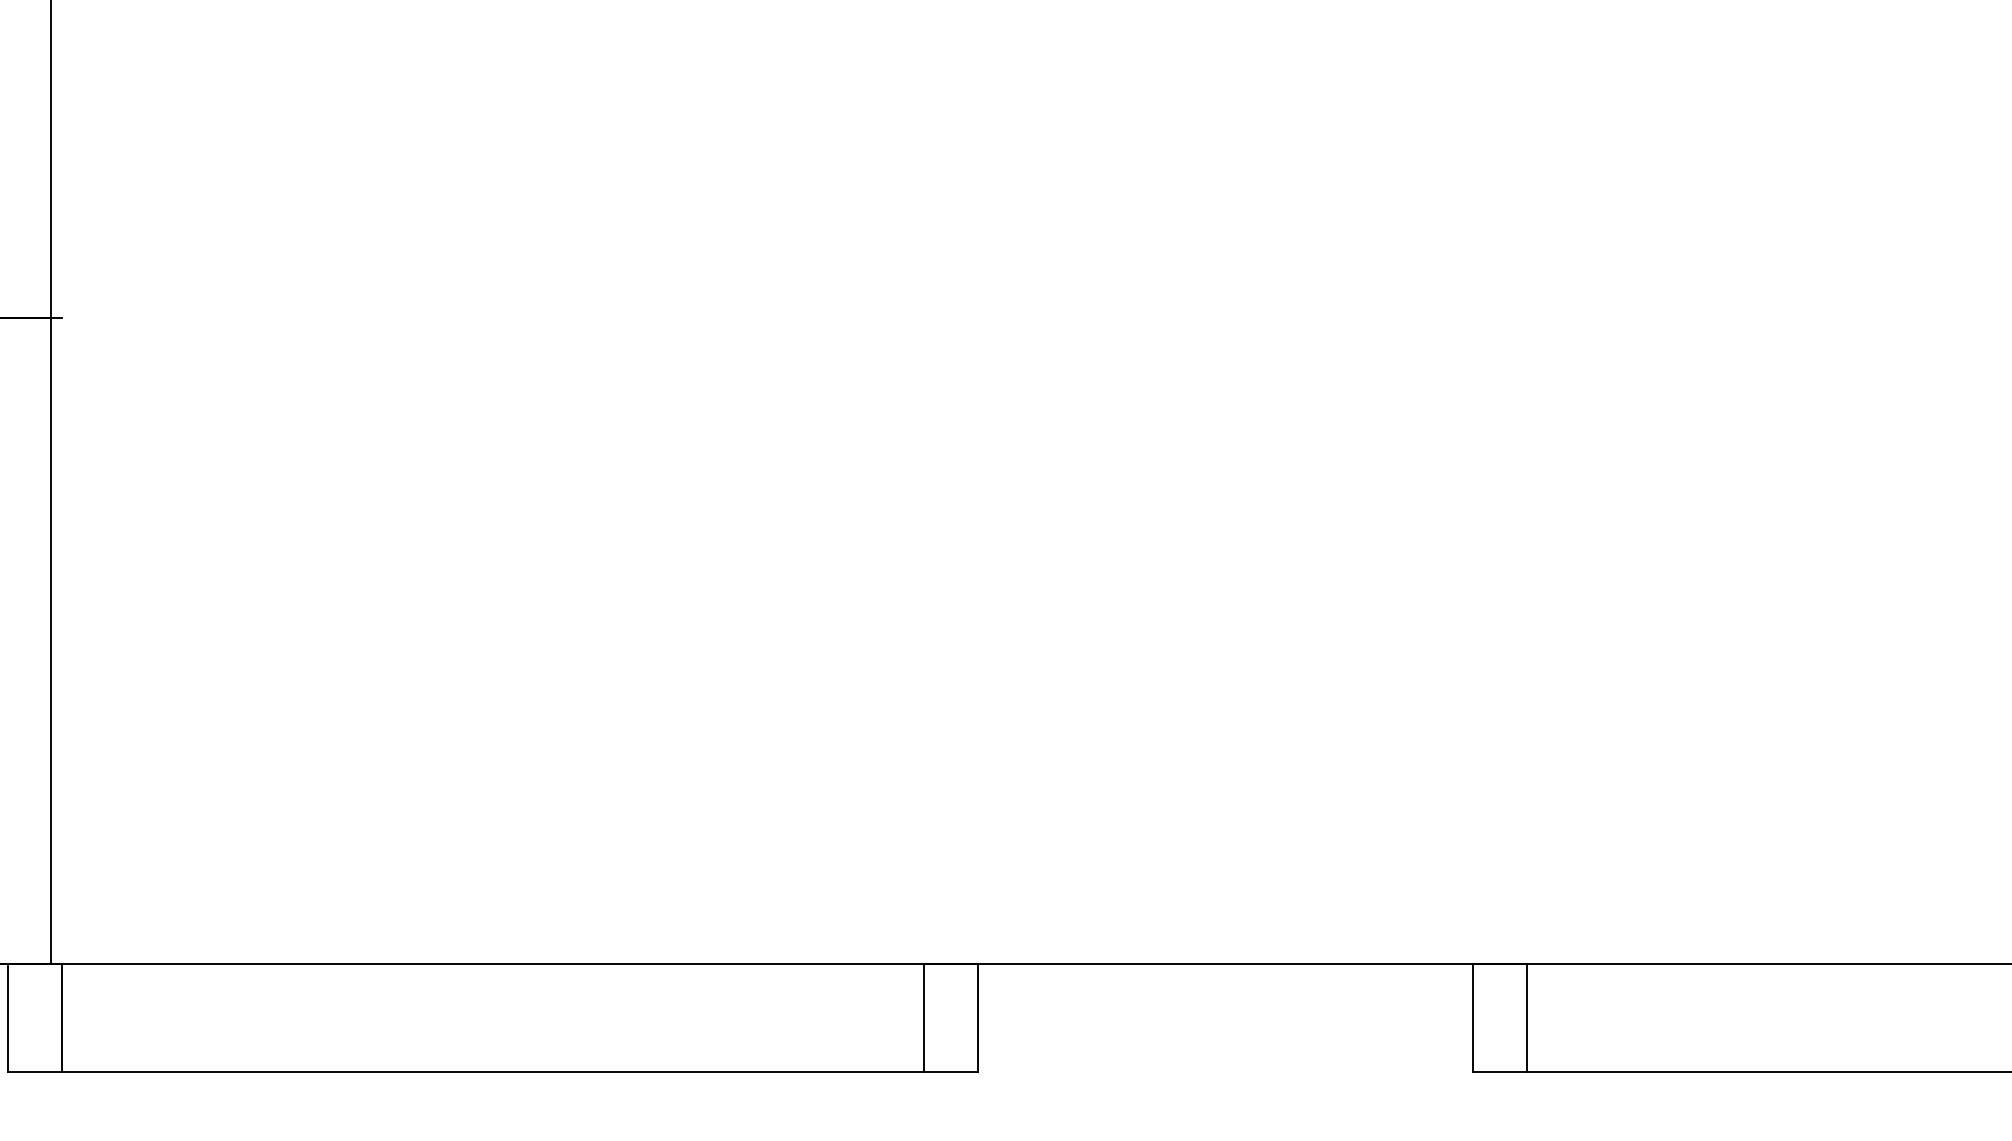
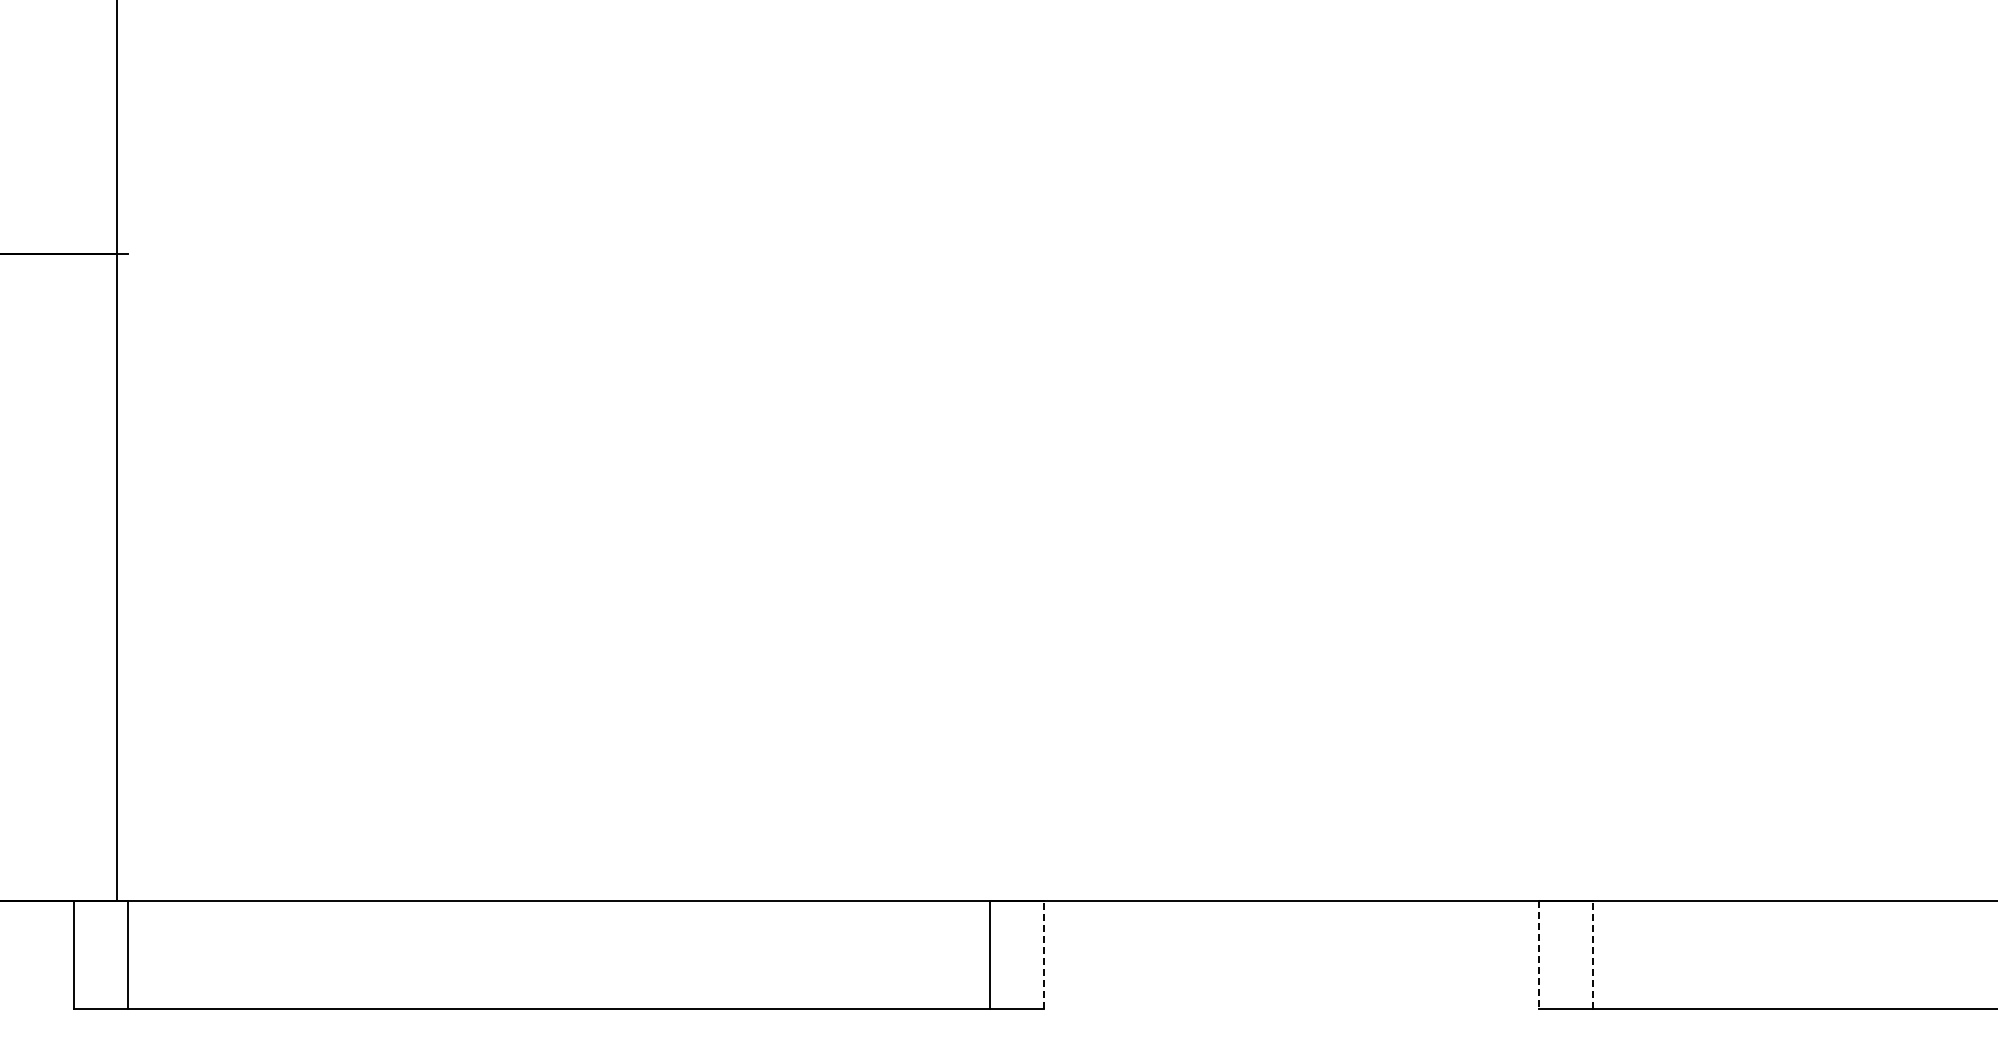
line: (977, 1018) -> (1043, 954), solid -> dashed
line: (1473, 1018) -> (1539, 954), solid -> dashed
line: (1527, 1018) -> (1593, 954), solid -> dashed

